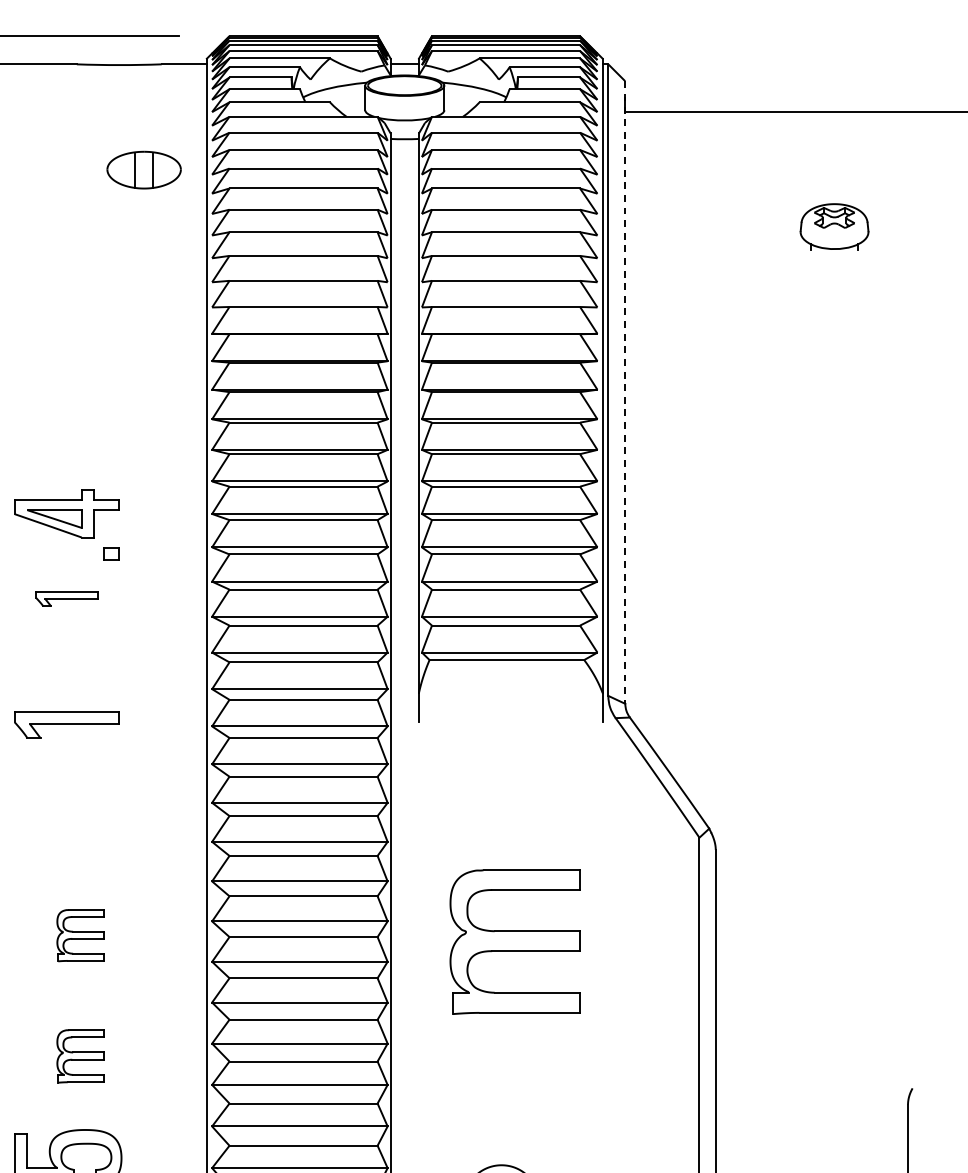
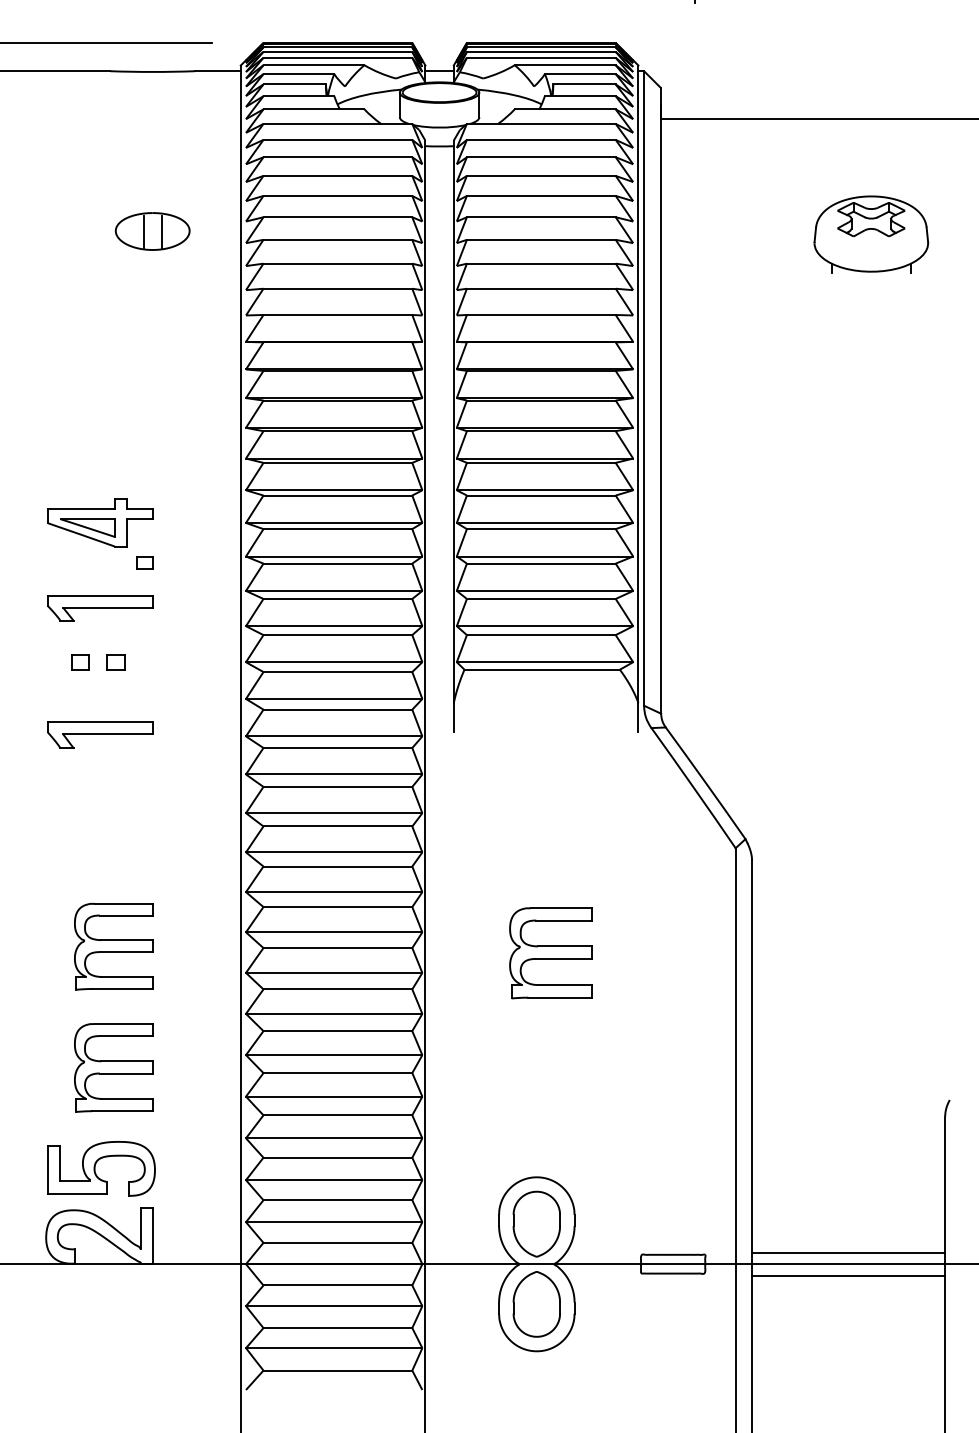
part: (143, 170) -> (152, 231), moved
part: (834, 226) -> (871, 234), size x1.67
line: (625, 392) -> (661, 400), dashed -> solid
part: (67, 599) -> (100, 608), size x1.67
part: (47, 652) -> (80, 662), added
part: (82, 652) -> (115, 662), added
part: (80, 935) -> (113, 946), size x1.67
part: (515, 942) -> (550, 953), size x0.62
part: (80, 1055) -> (113, 1067), size x1.67

